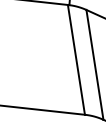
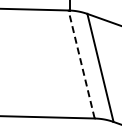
line: (76, 59) -> (81, 64), solid -> dashed

